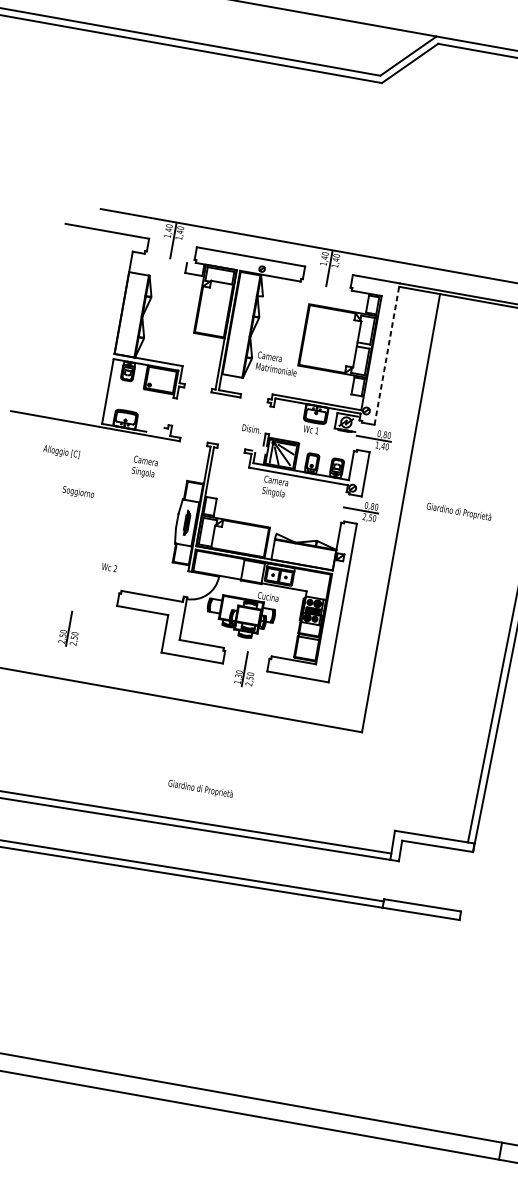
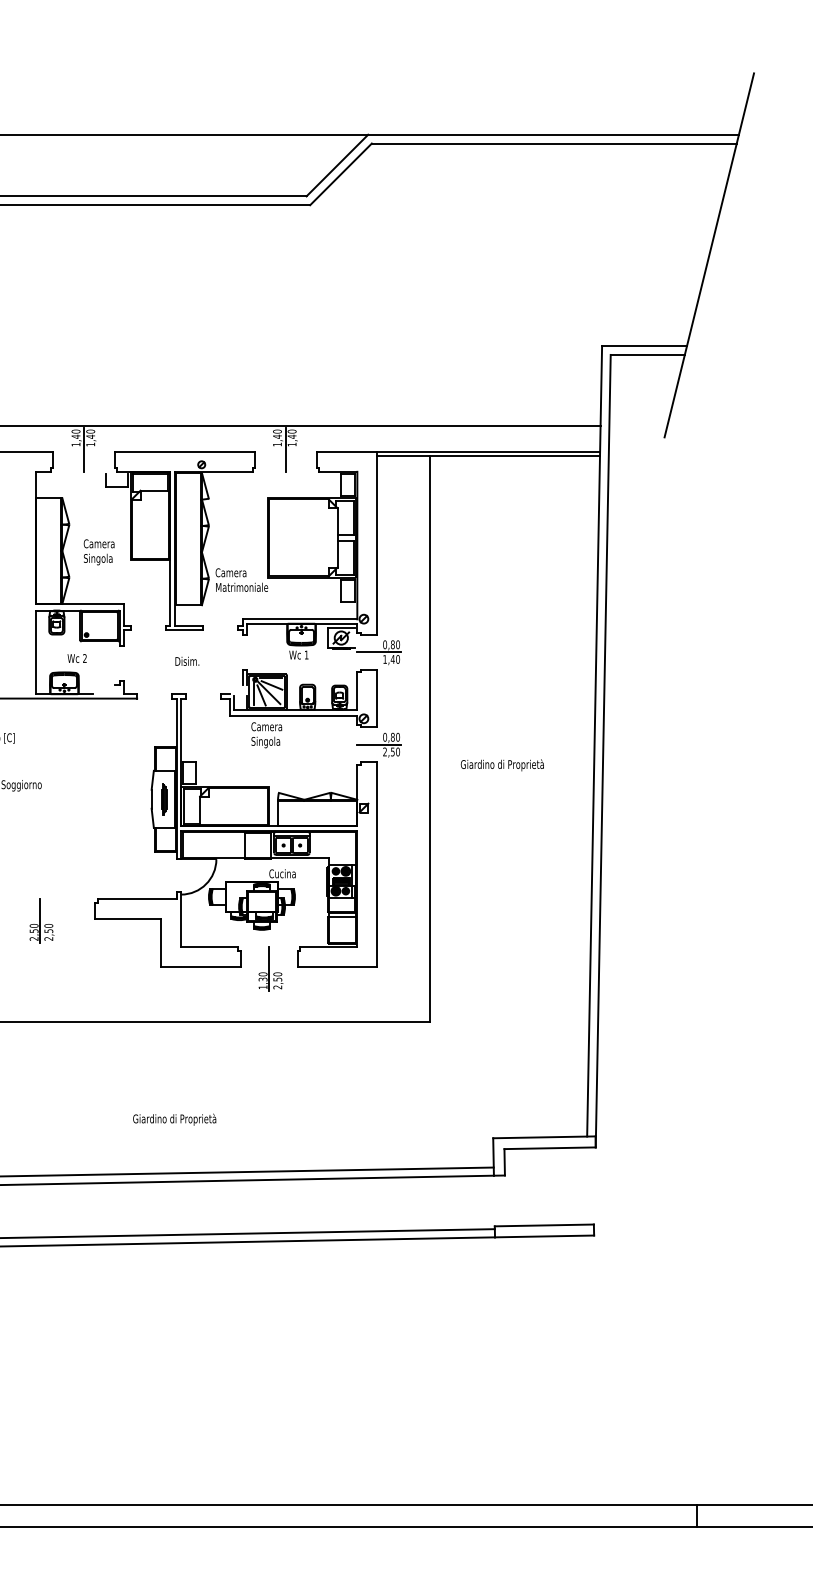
line: (387, 353) -> (377, 542), dashed -> solid
text: (251, 428) -> (187, 660), moved
text: (144, 467) -> (98, 552), moved
text: (458, 512) -> (501, 765), moved
text: (108, 567) -> (76, 658), moved
part: (70, 628) -> (41, 920), moved
text: (200, 789) -> (174, 1119), moved

